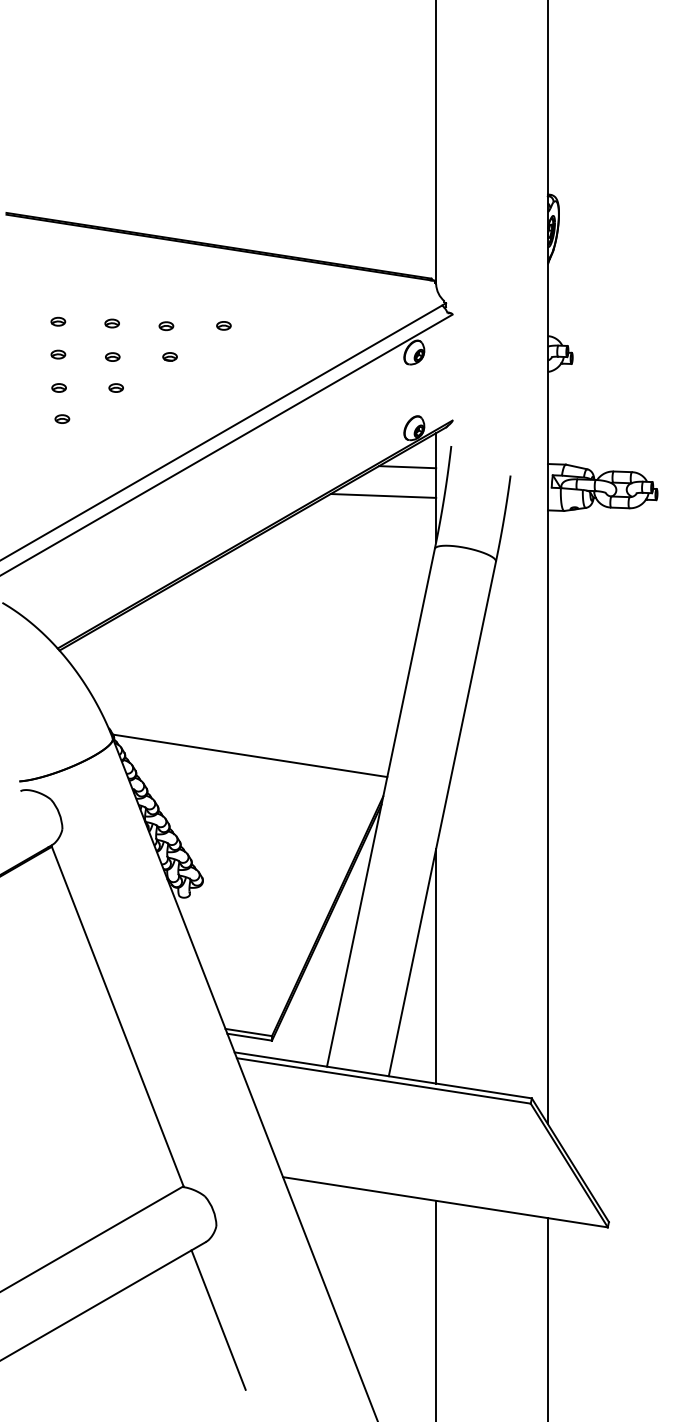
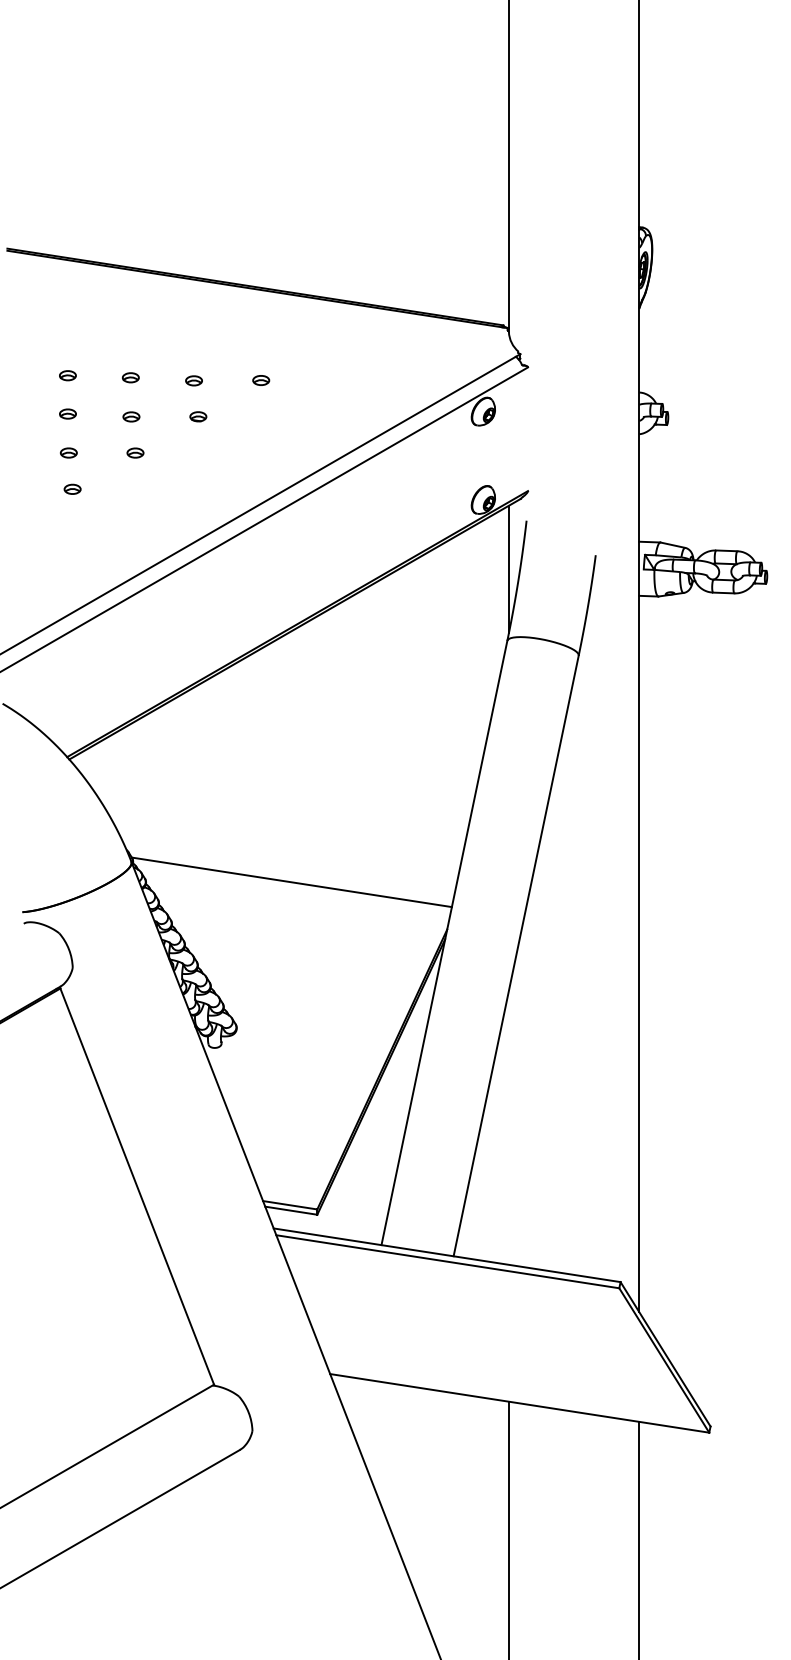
line: (407, 467) -> (475, 545), removed
line: (382, 495) -> (446, 578), removed
line: (435, 965) -> (508, 1127), removed
line: (218, 1319) -> (254, 1540), removed

